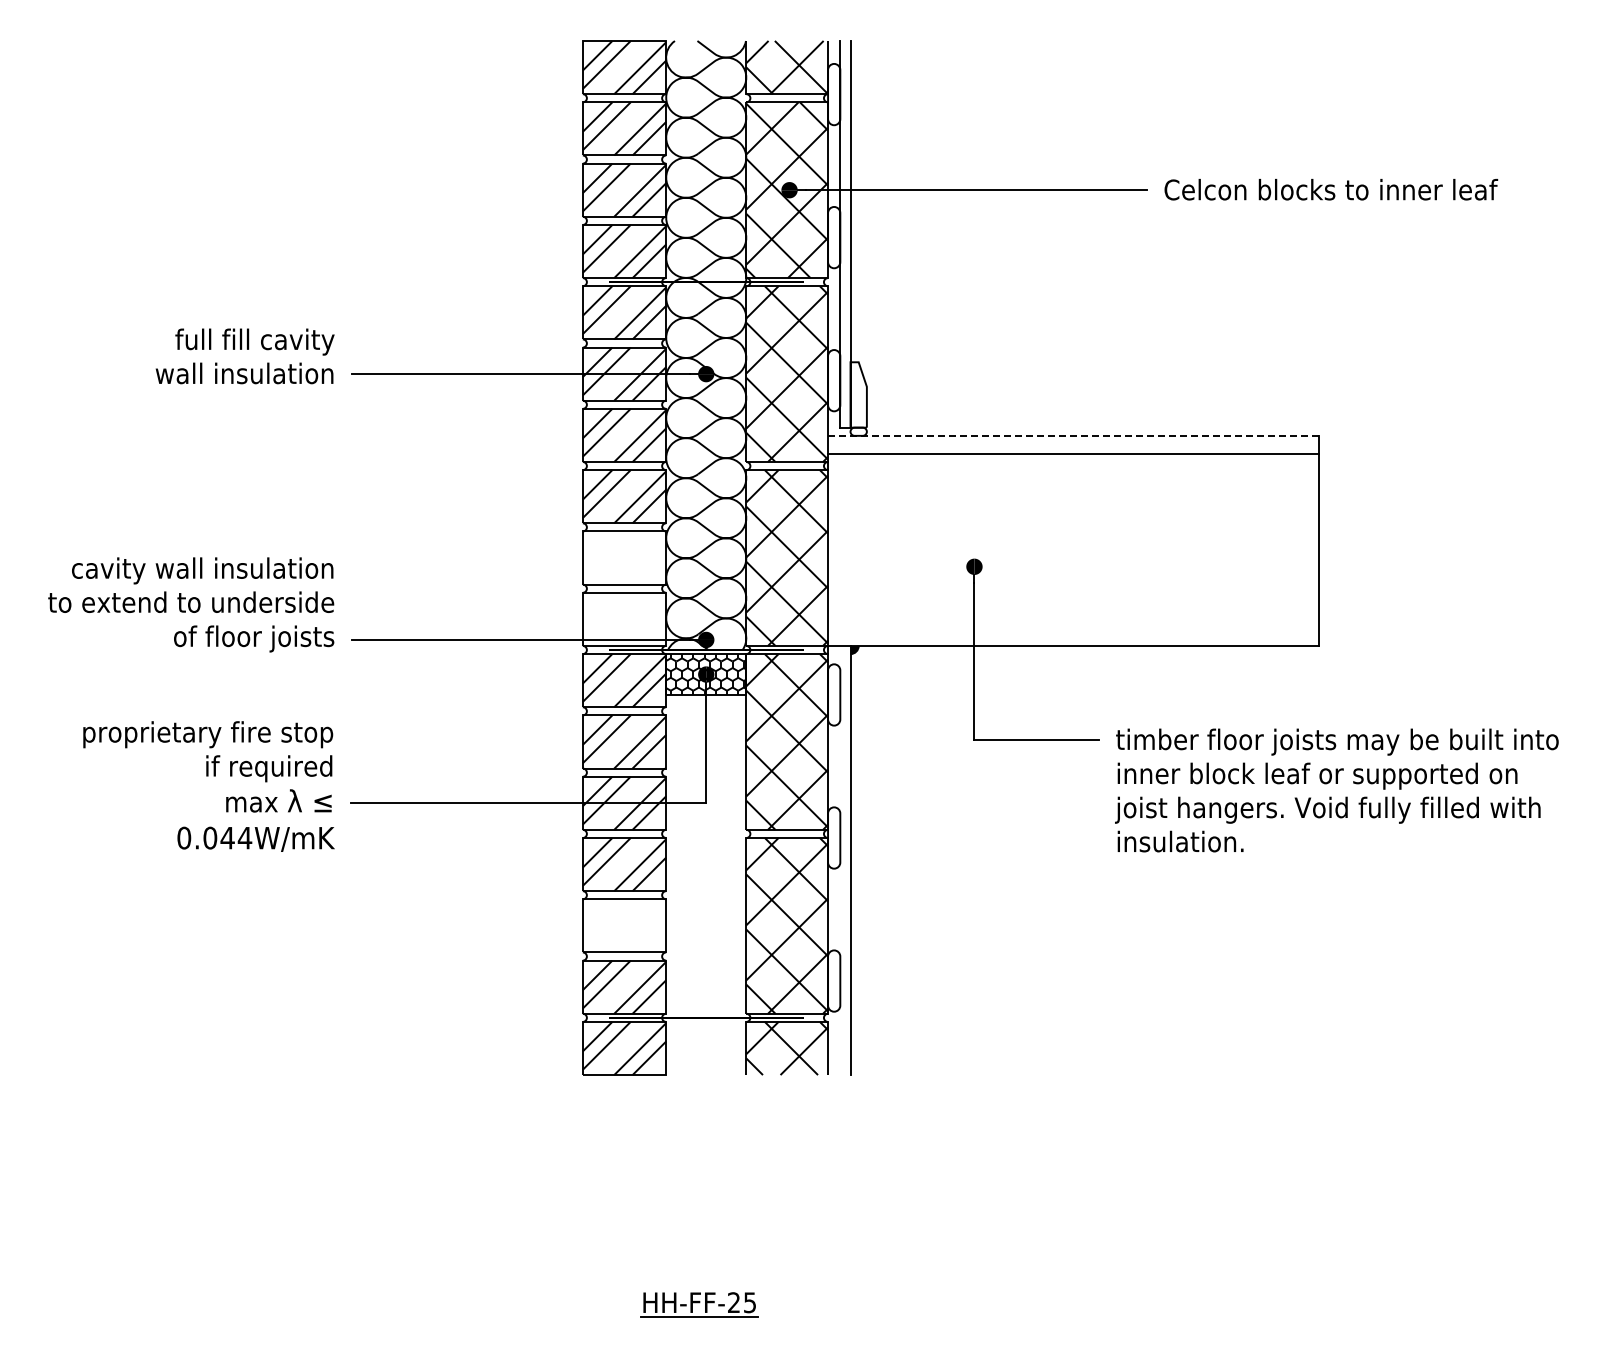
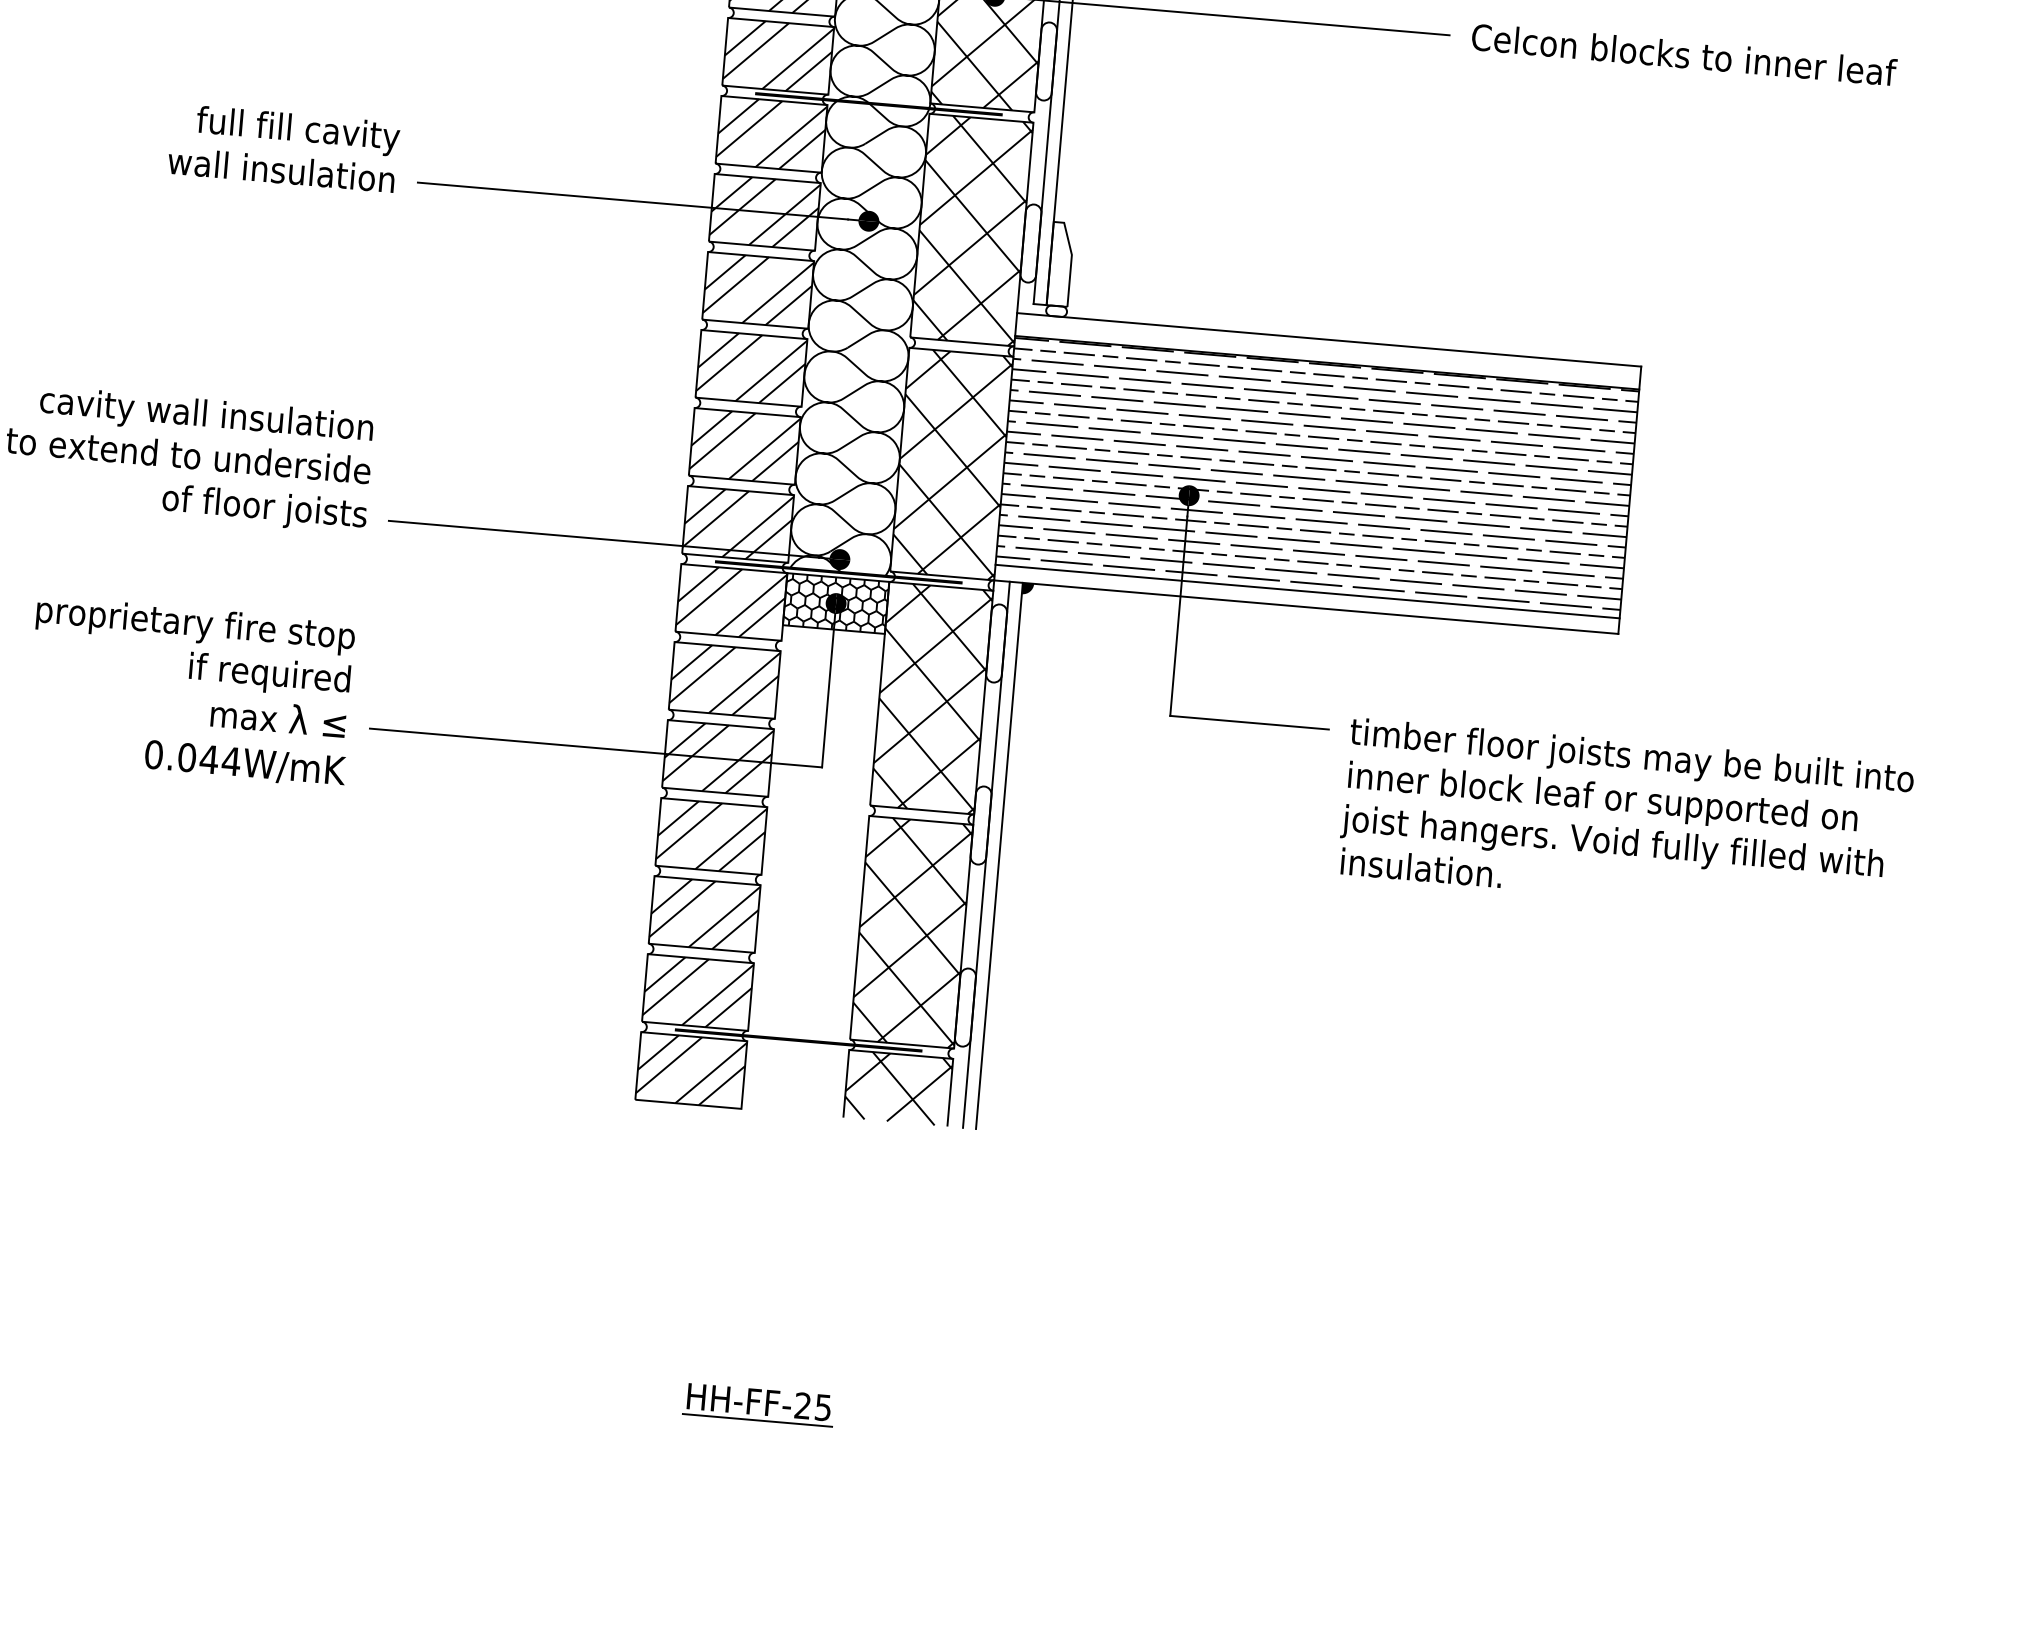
line: (1073, 435) -> (1329, 339), dashed -> solid
hatch: (1073, 541) -> (1317, 474), added
hatch: (624, 557) -> (744, 445), added
hatch: (624, 618) -> (738, 523), added
line: (1073, 633) -> (1307, 591), added
line: (840, 860) -> (986, 854), added
hatch: (624, 925) -> (704, 913), added

